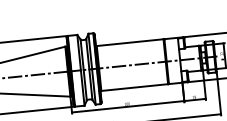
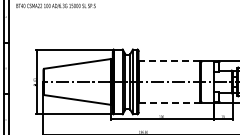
line: (129, 42) -> (169, 61), solid -> dashed
line: (134, 87) -> (169, 102), solid -> dashed

